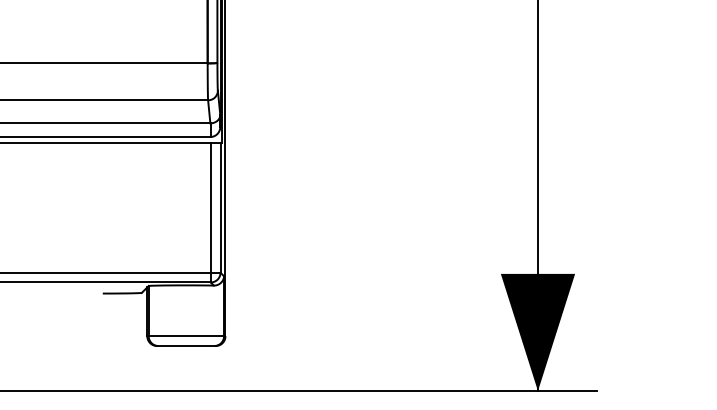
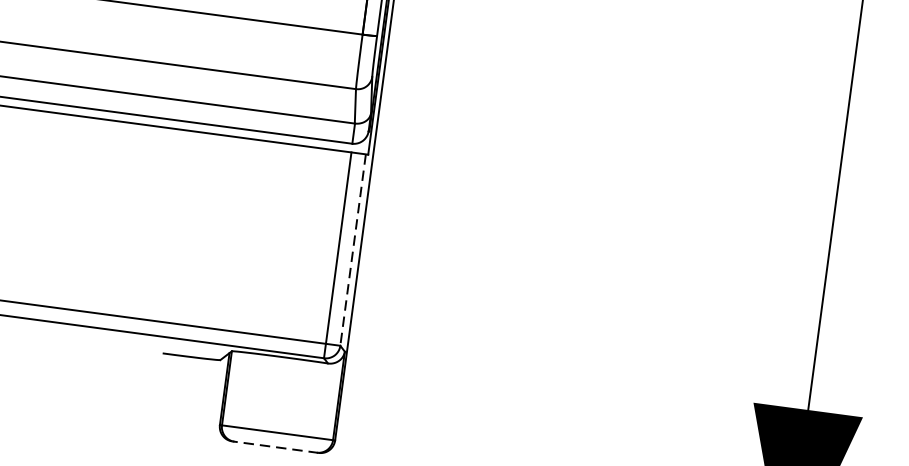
line: (220, 207) -> (353, 249), solid -> dashed
line: (185, 346) -> (274, 447), solid -> dashed

